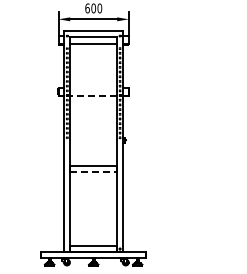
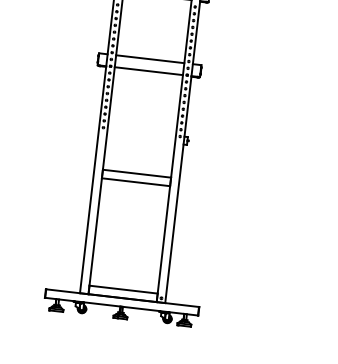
line: (93, 87) -> (149, 59), added
line: (93, 95) -> (148, 70), dashed -> solid
line: (94, 172) -> (137, 182), dashed -> solid

